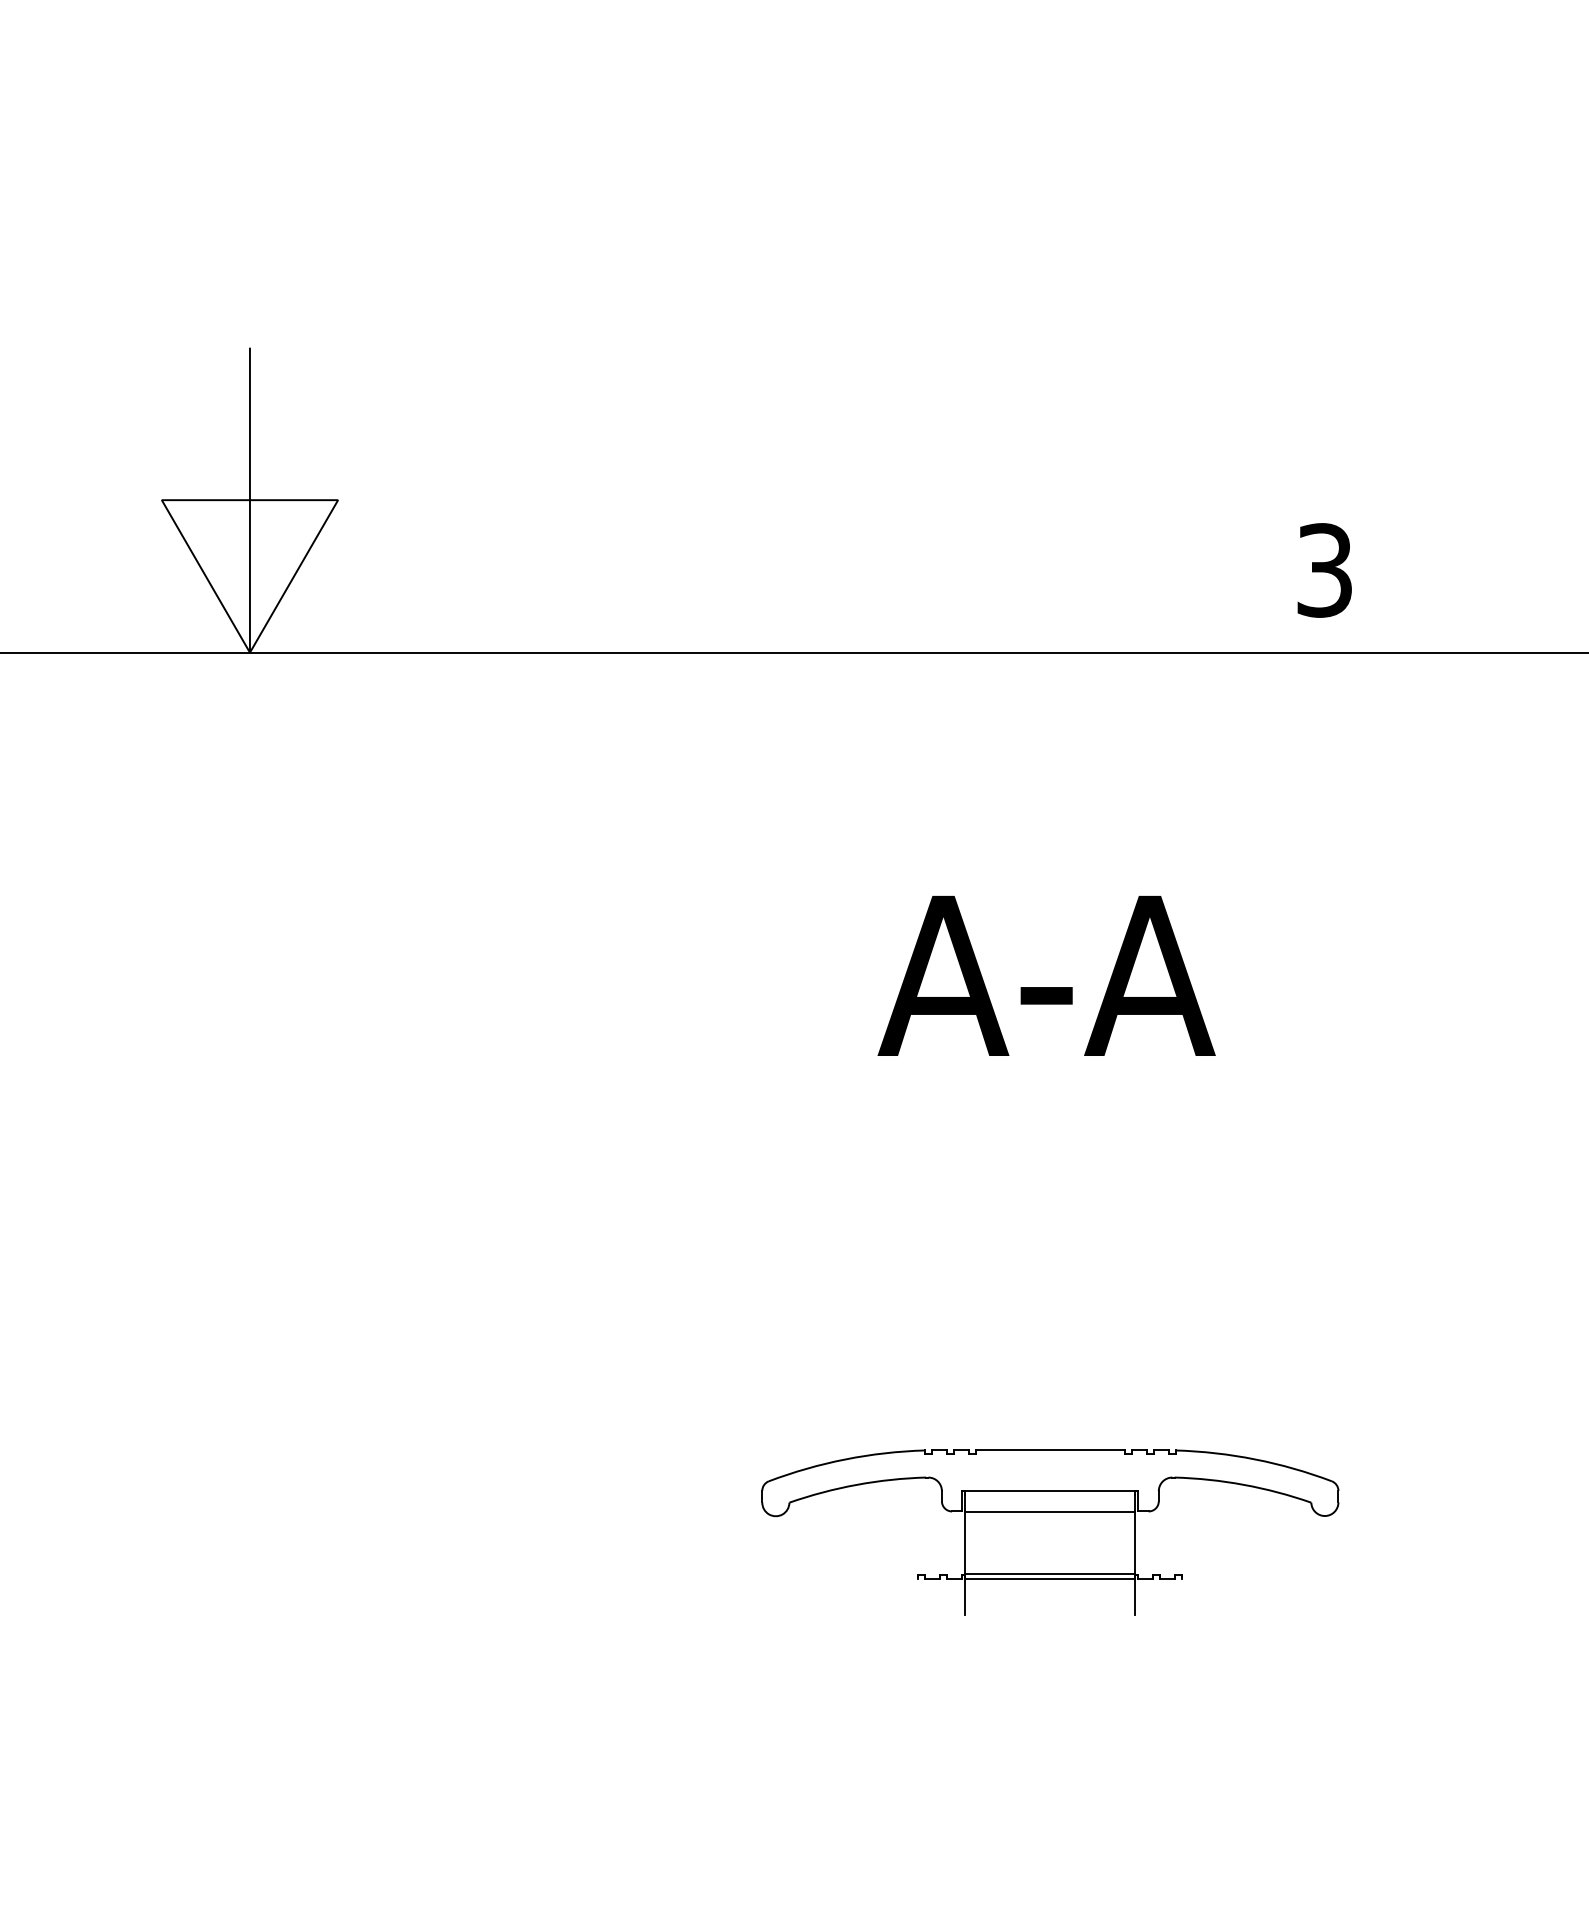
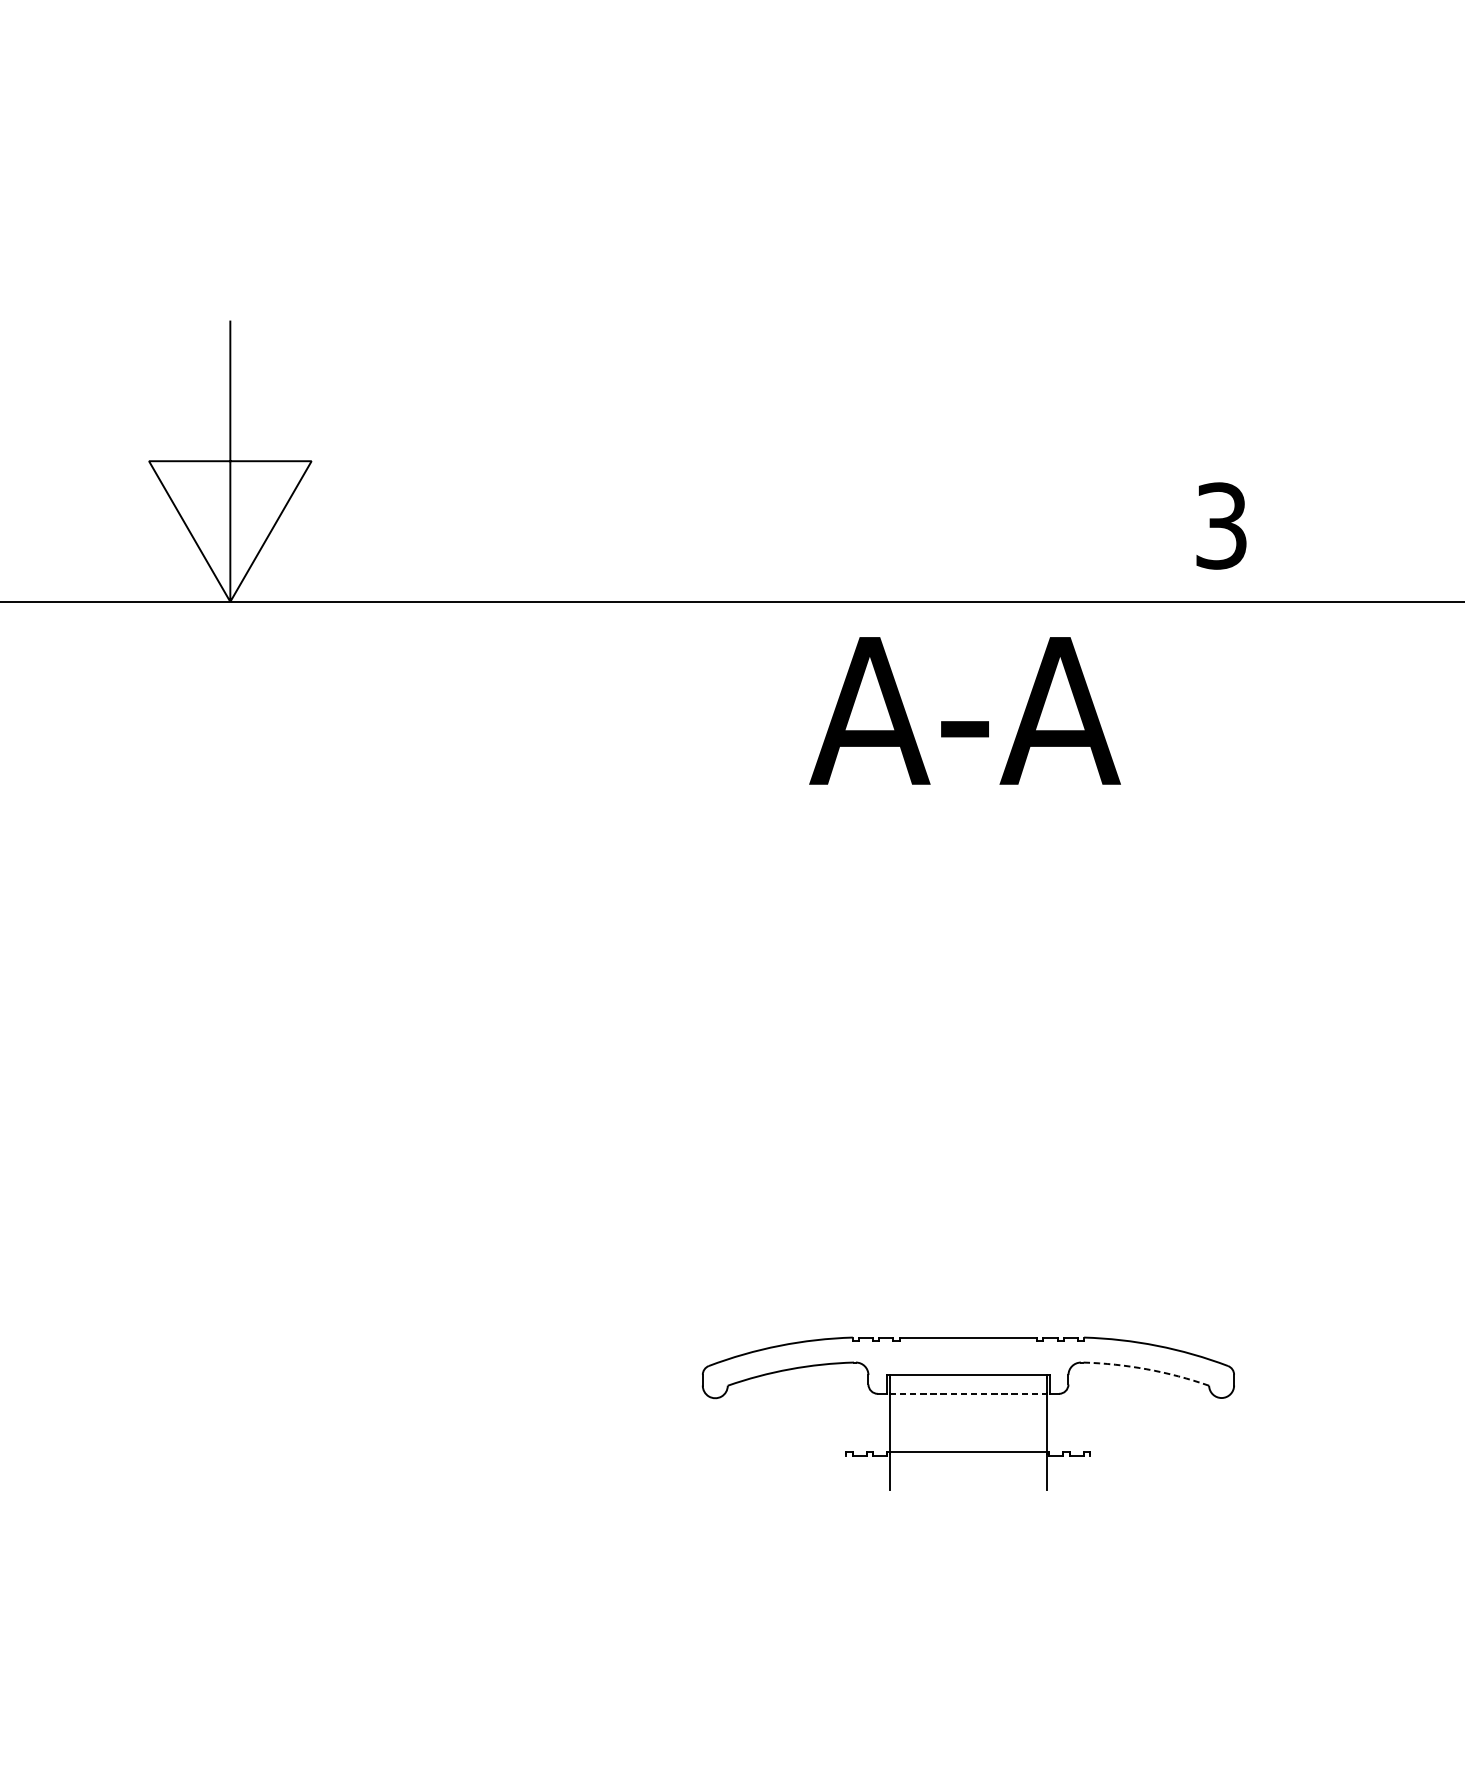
text: (1046, 975) -> (964, 710), moved
arc: (1243, 1484) -> (1146, 1368), solid -> dashed
line: (1050, 1511) -> (968, 1393), solid -> dashed
line: (1049, 1579) -> (967, 1456), removed

